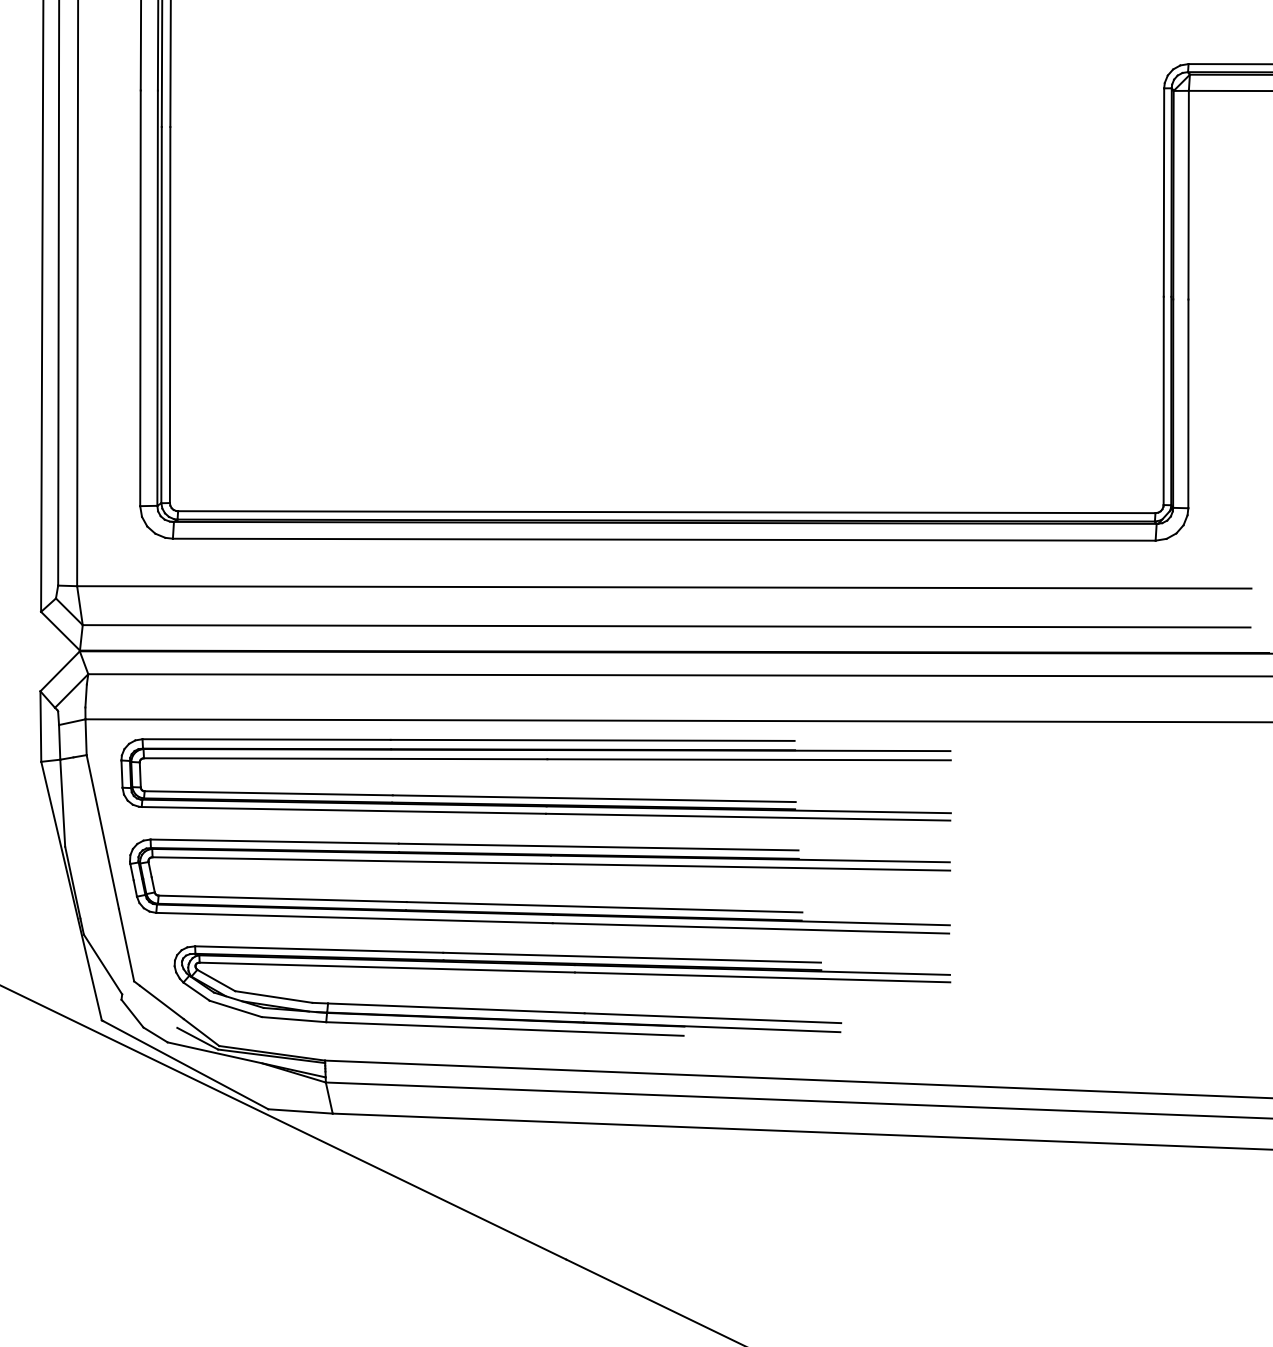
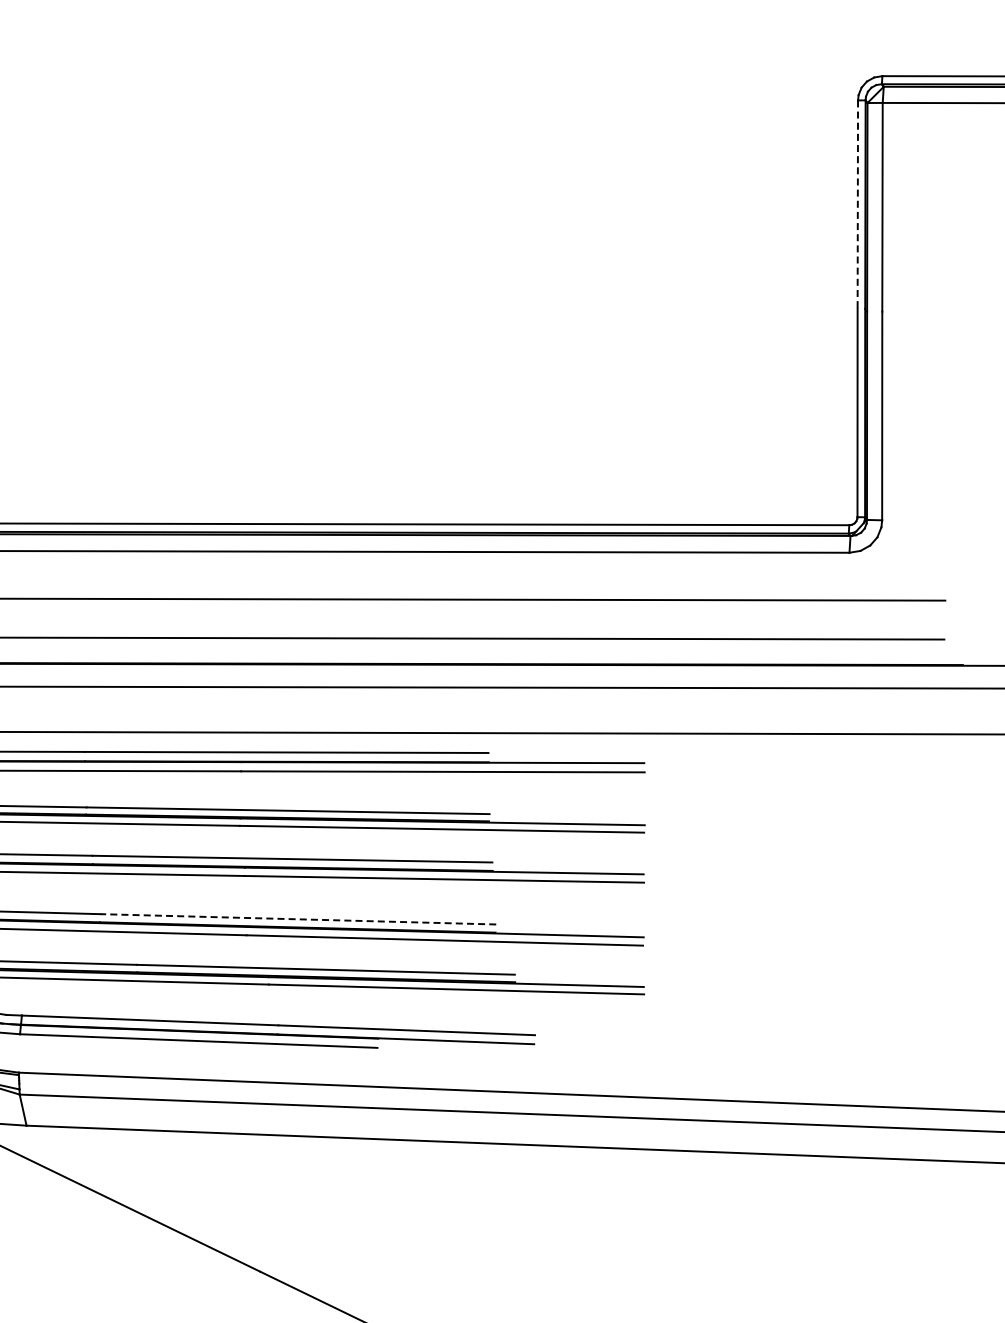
line: (1163, 193) -> (857, 205), solid -> dashed
line: (604, 907) -> (298, 919), solid -> dashed

